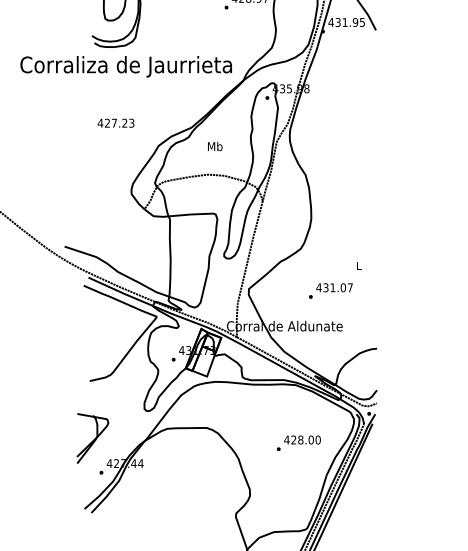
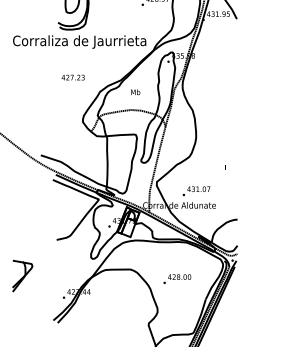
text: (330, 291) -> (196, 191), moved
part: (92, 437) -> (22, 275), moved
text: (299, 442) -> (177, 278), moved

